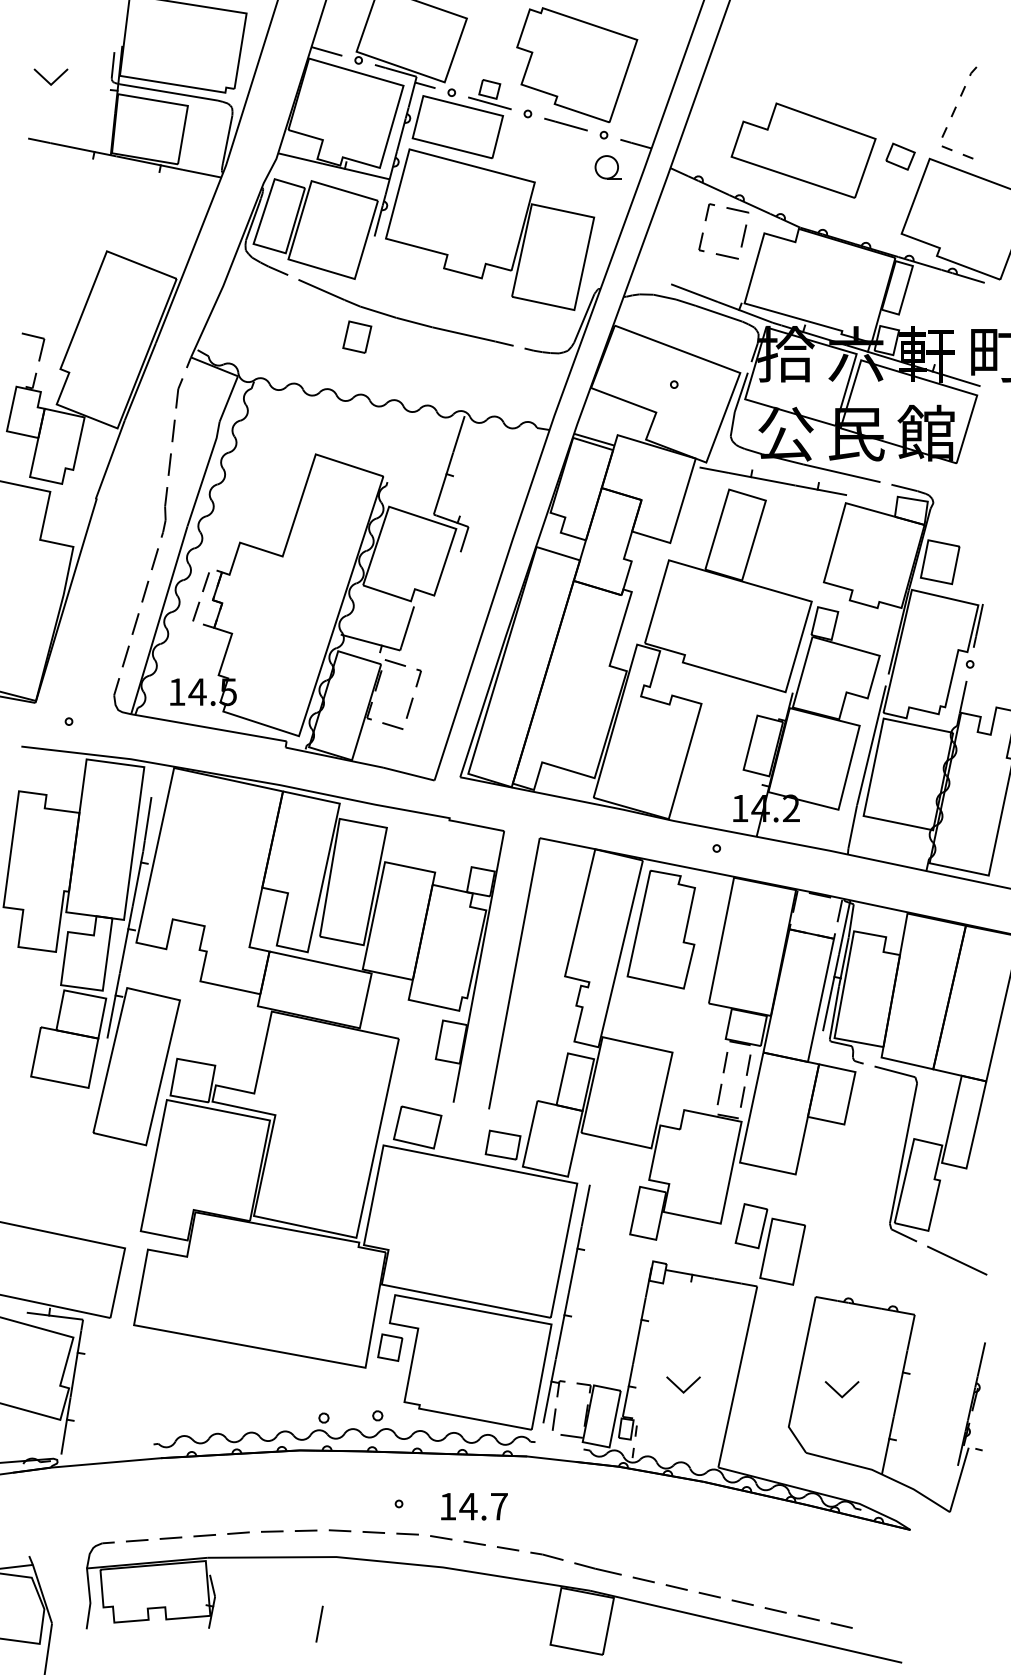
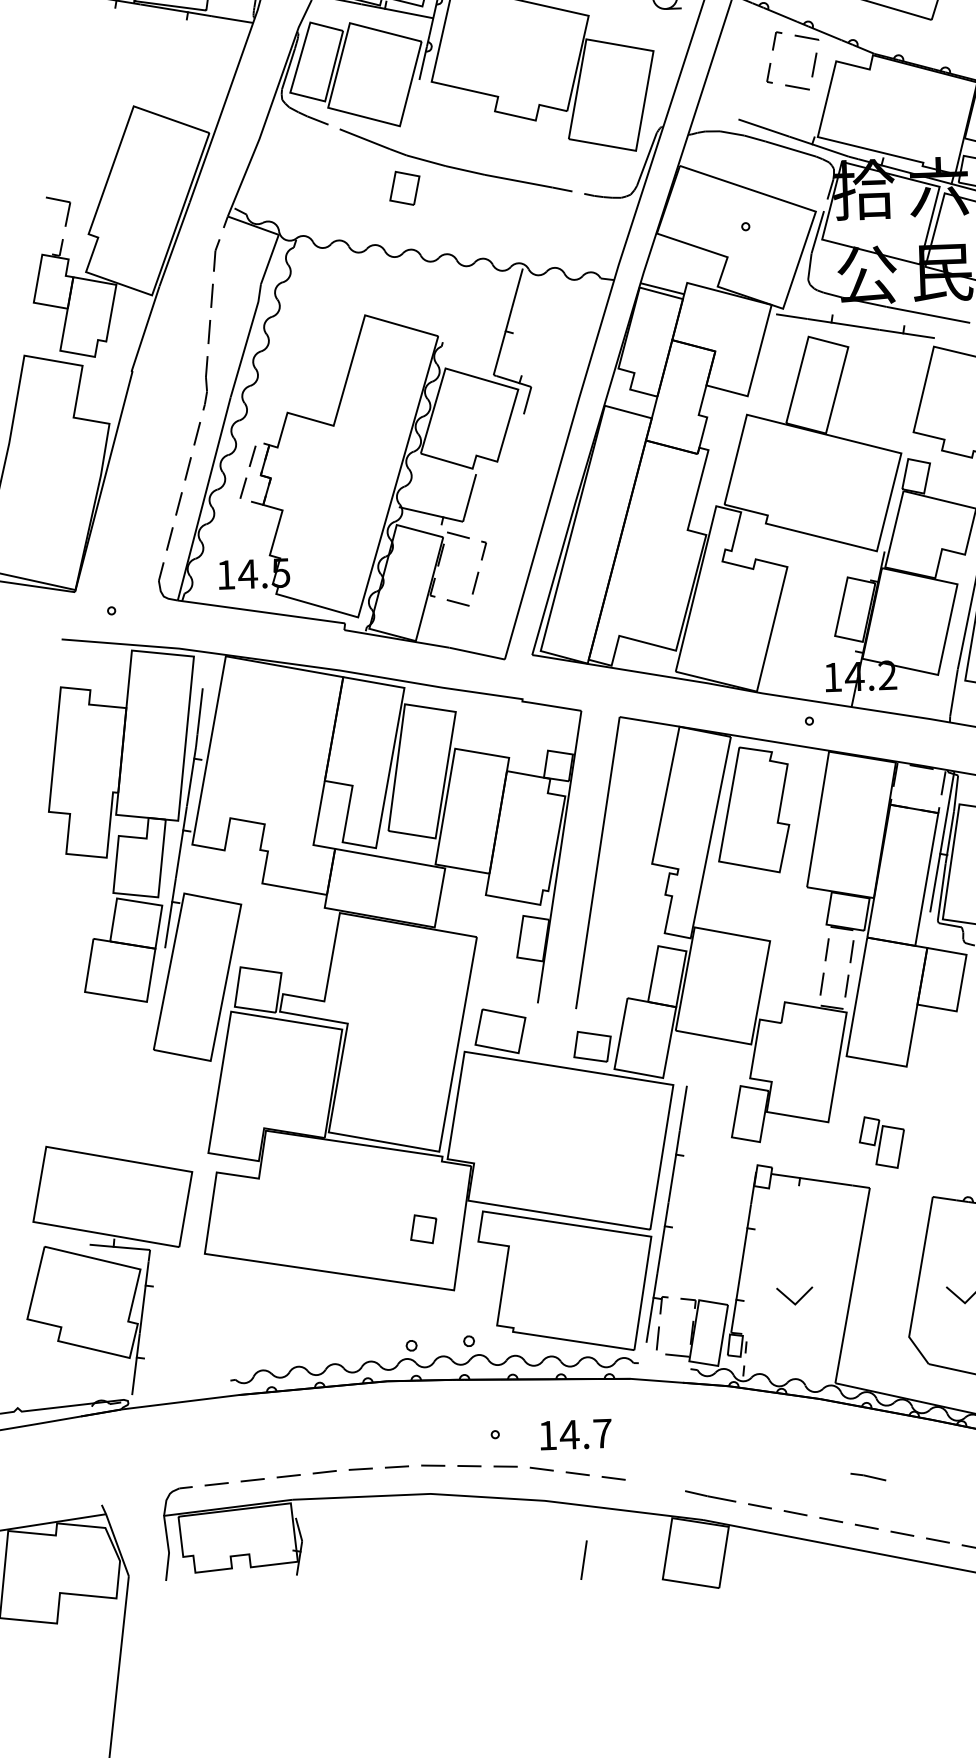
part: (769, 1244) -> (881, 1142), size x0.6
part: (390, 1347) -> (423, 1229), moved
line: (546, 1555) -> (867, 1476), moved
line: (319, 1623) -> (583, 1559), moved

